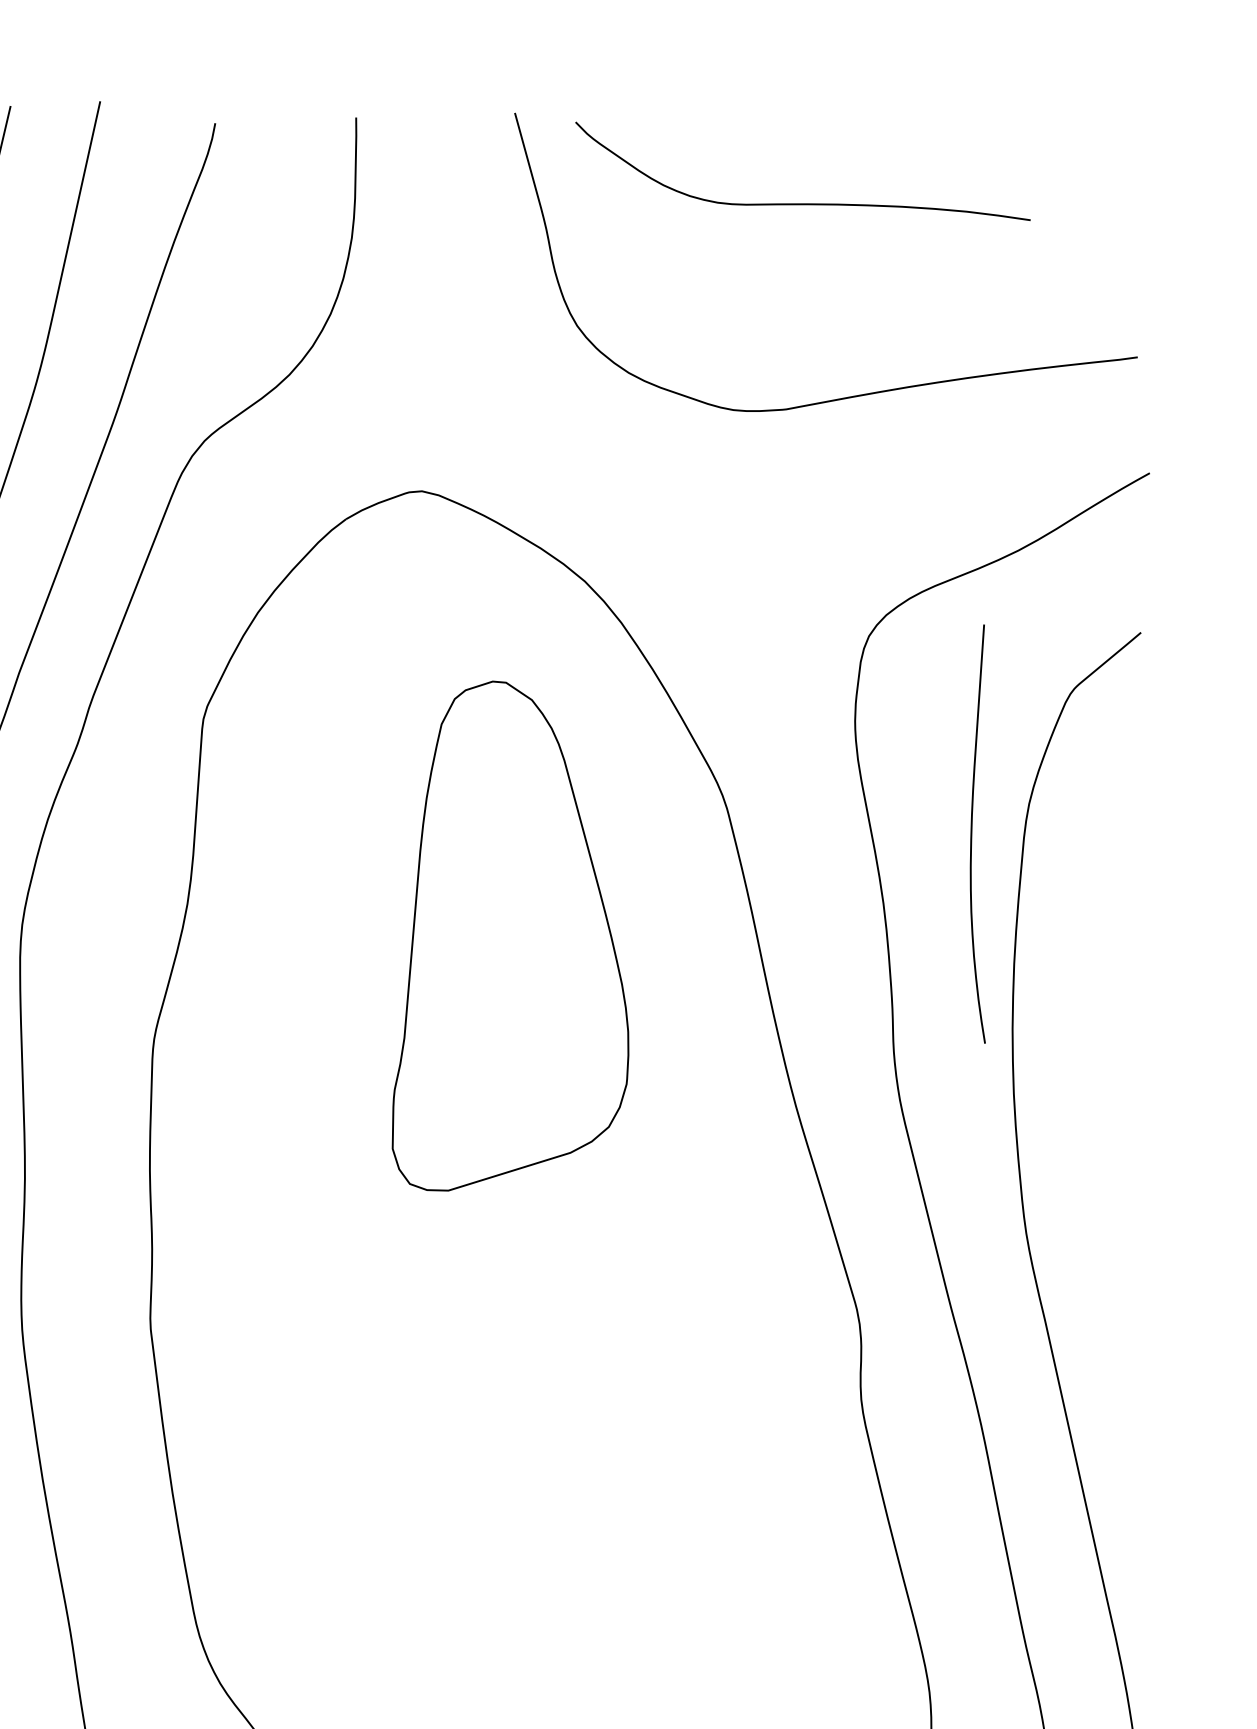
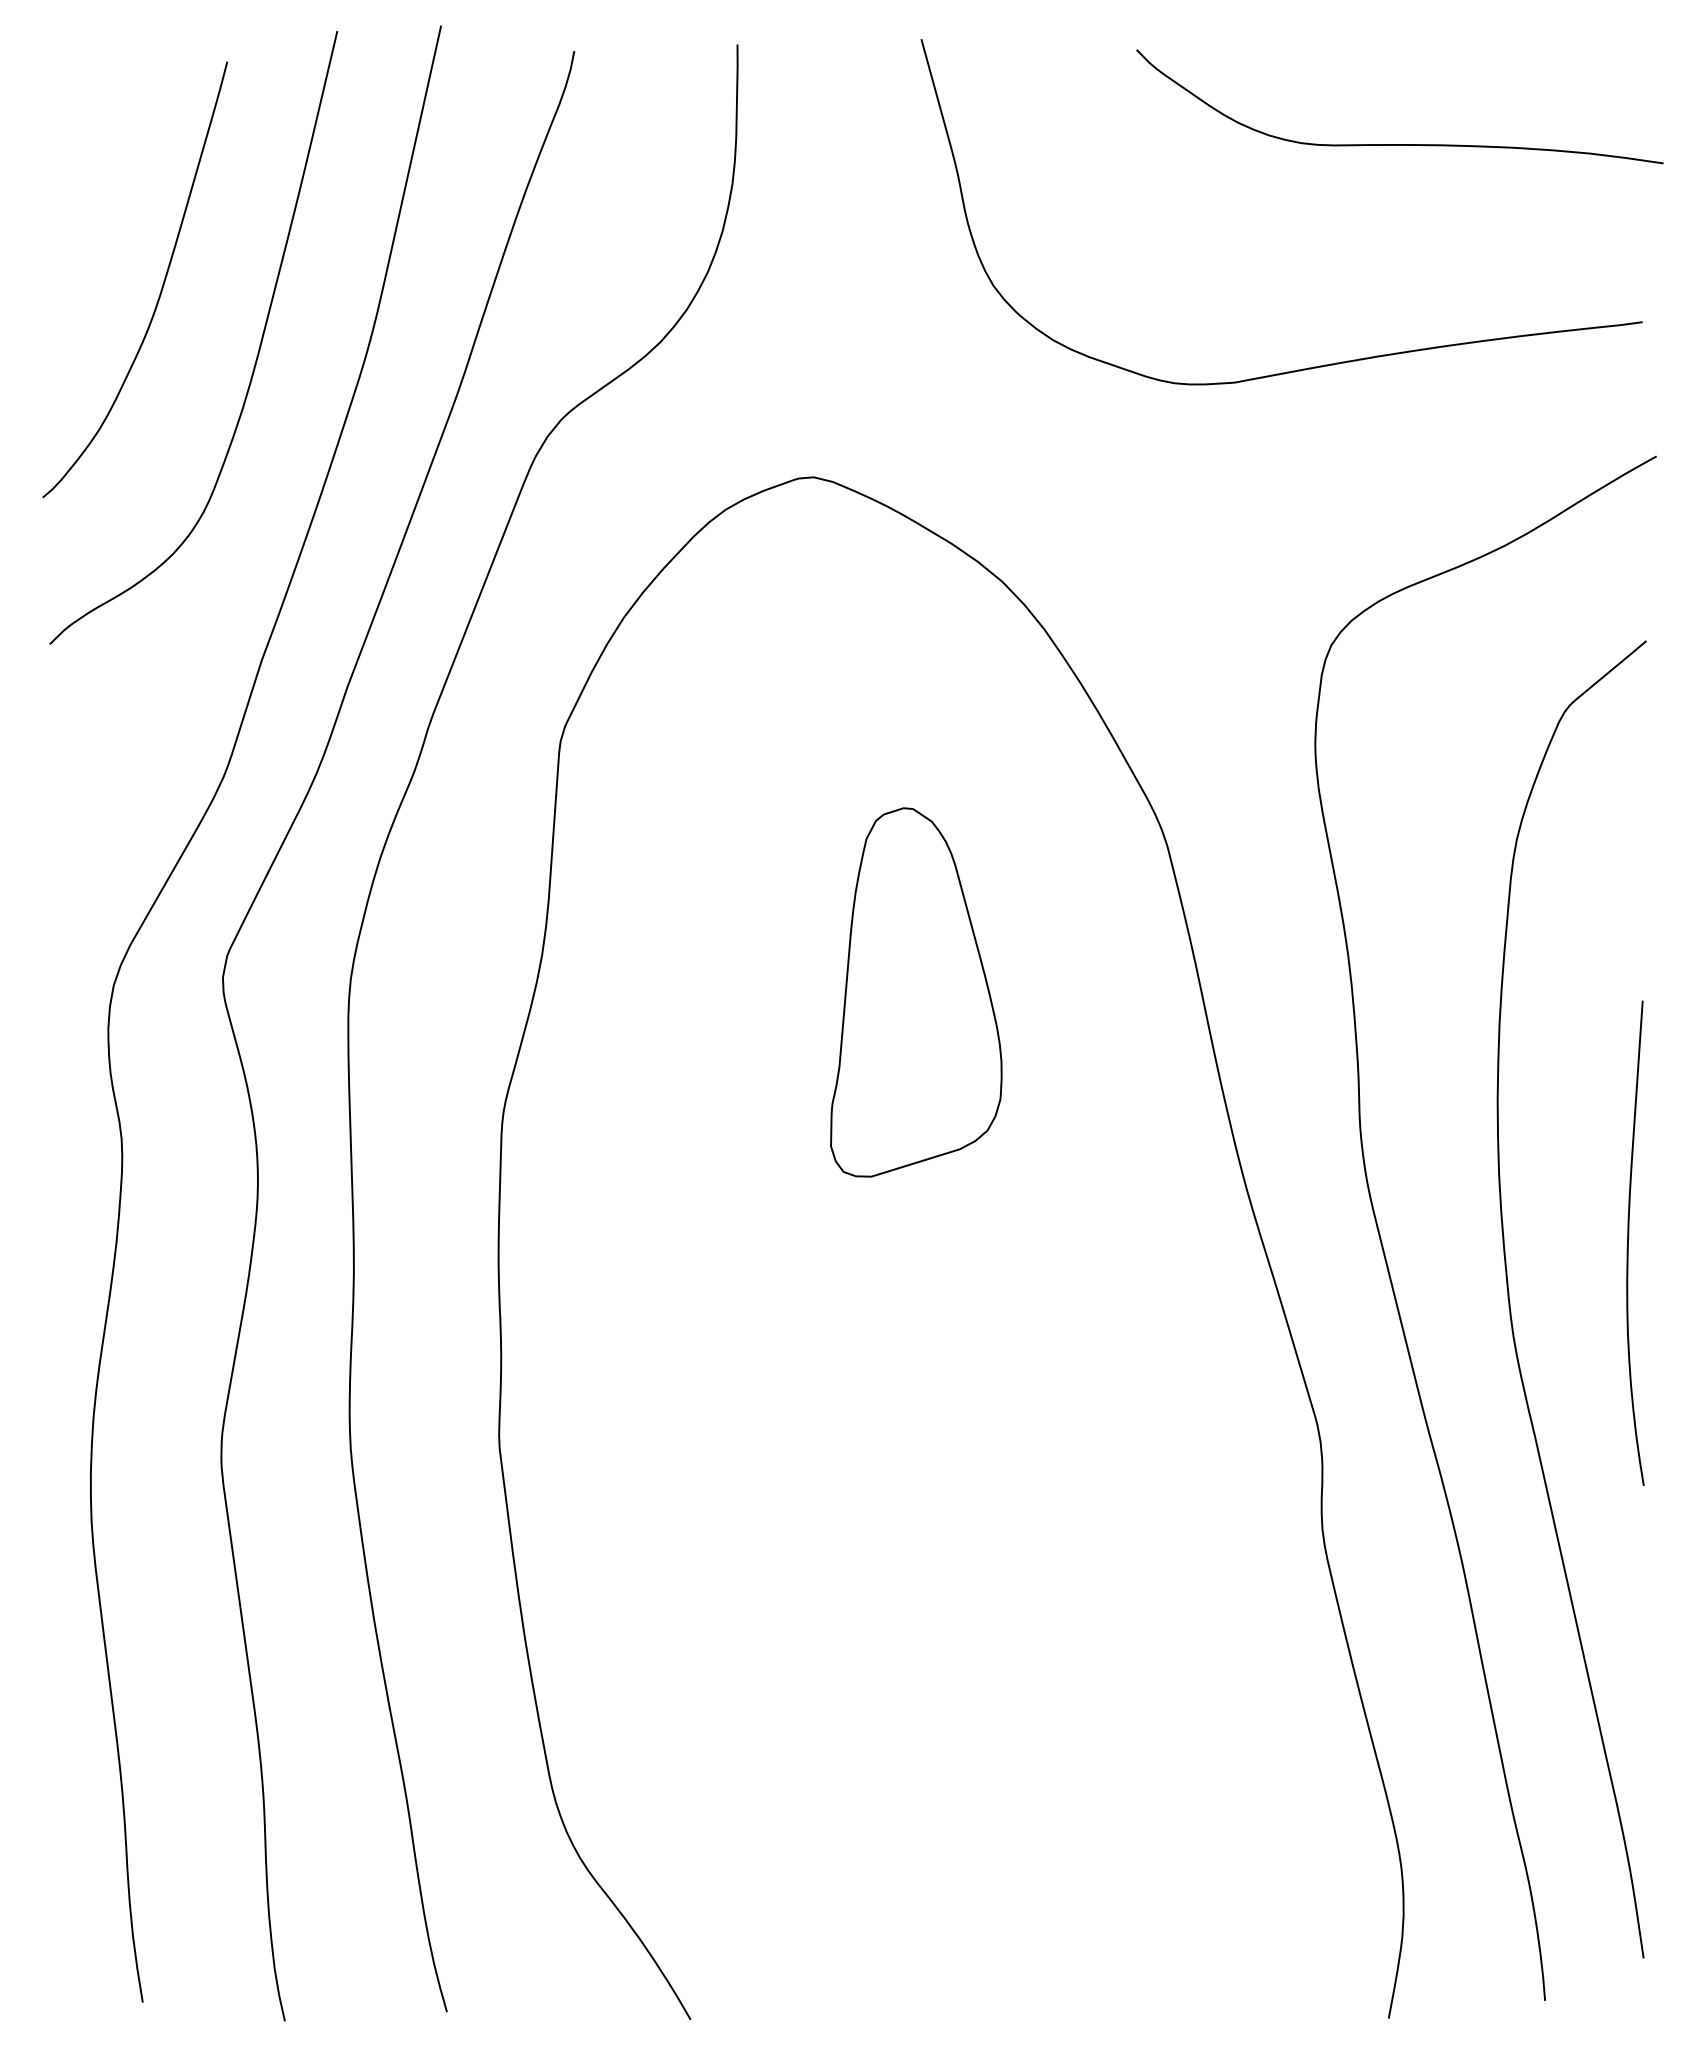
curve: (802, 203) -> (1399, 144), moved
curve: (971, 833) -> (1628, 1242), moved
part: (510, 936) -> (916, 992), size x0.62

